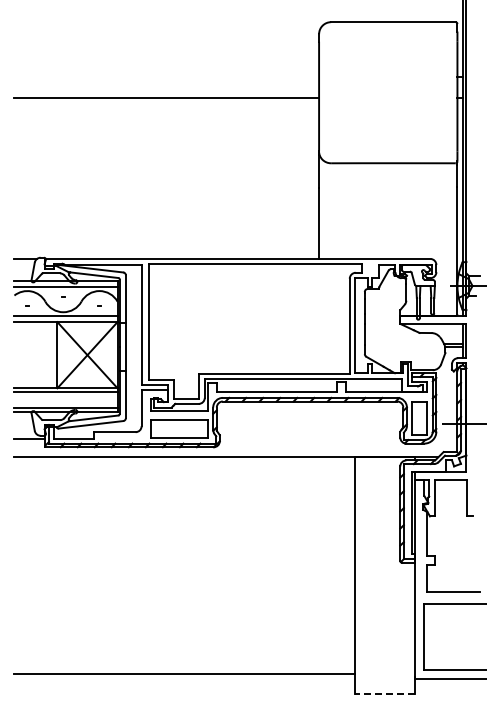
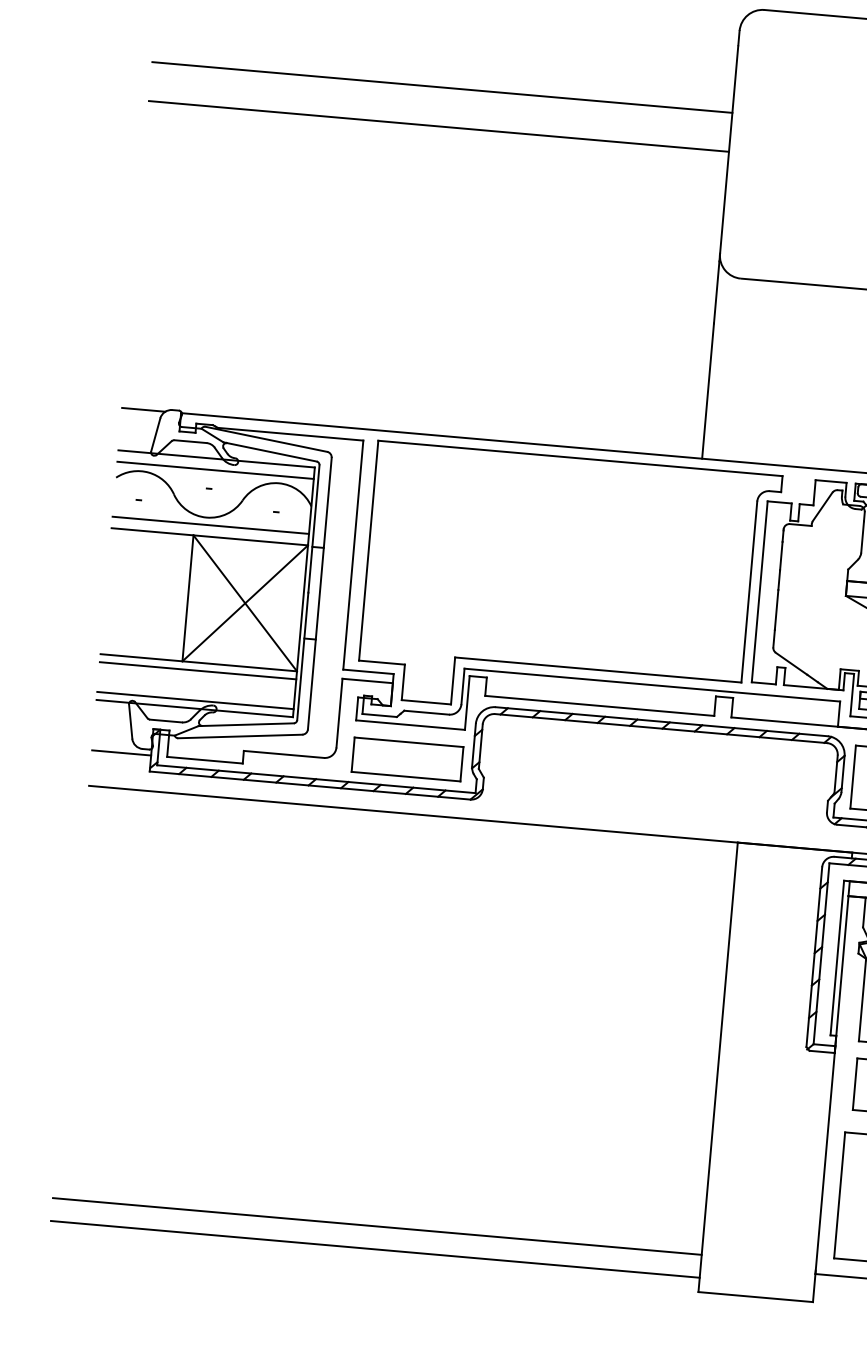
line: (166, 77) -> (441, 87), added
line: (184, 686) -> (374, 1250), added
line: (384, 693) -> (754, 1296), dashed -> solid

